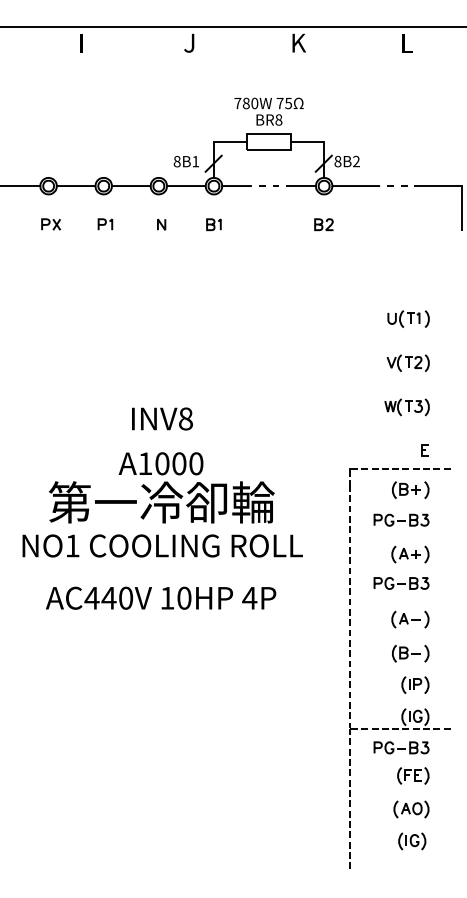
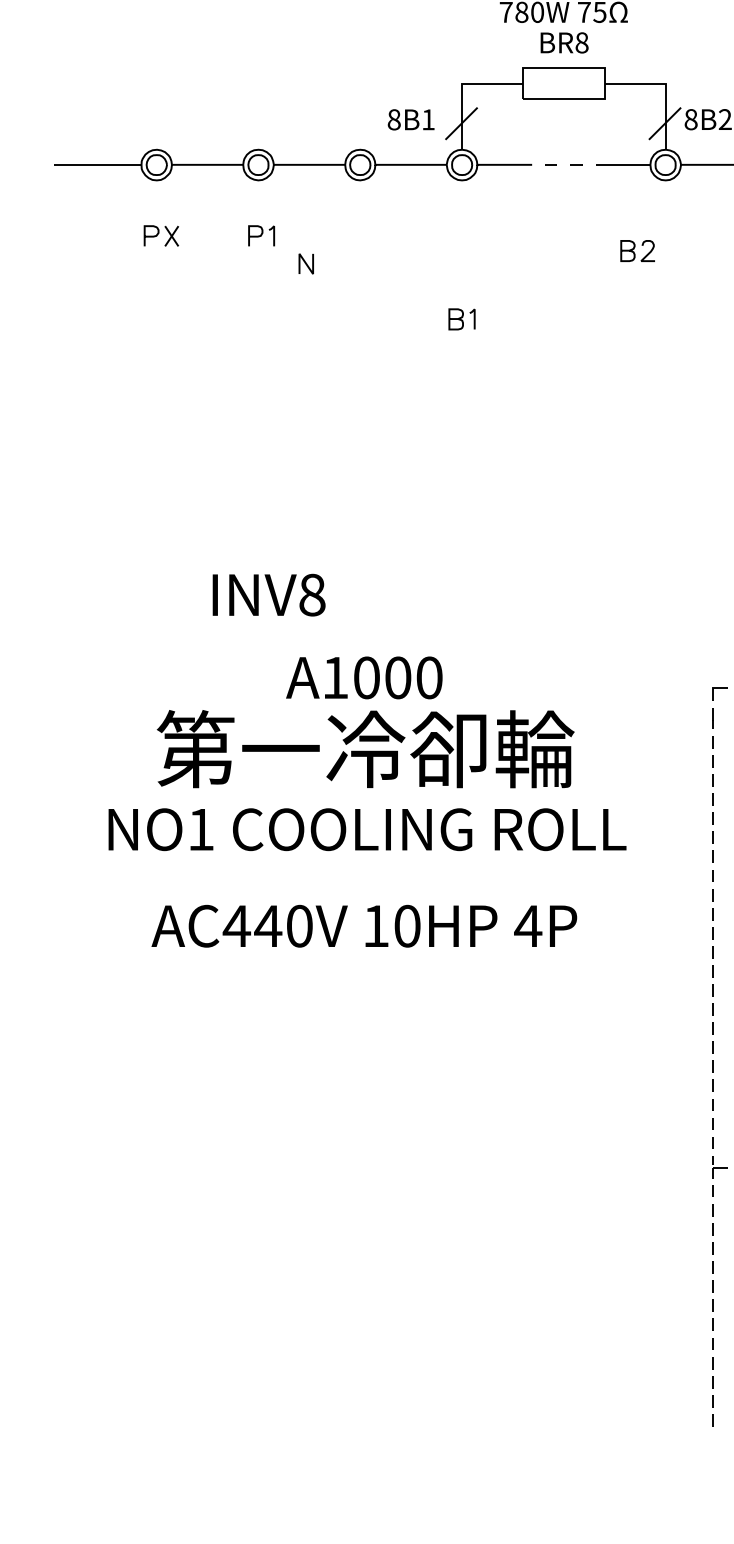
line: (161, 224) -> (306, 263), moved
part: (213, 224) -> (461, 318), moved
part: (323, 224) -> (636, 250), moved
text: (162, 418) -> (269, 594), moved

